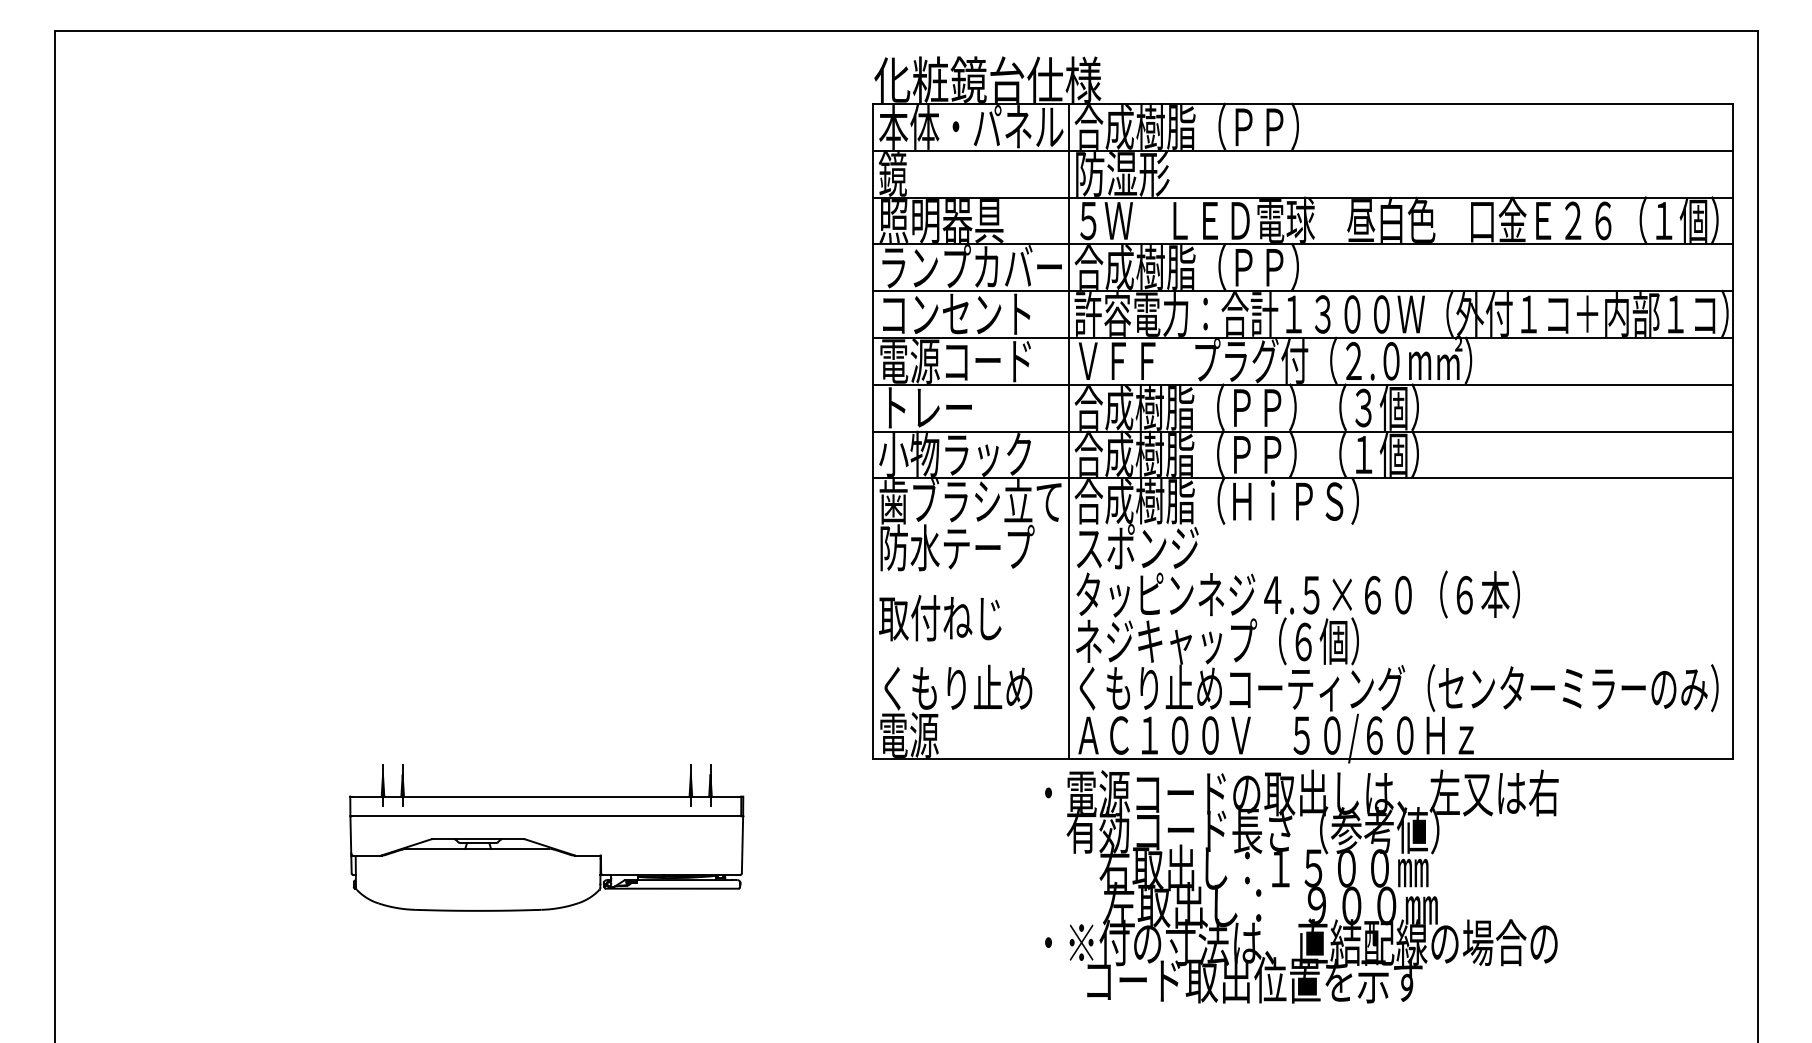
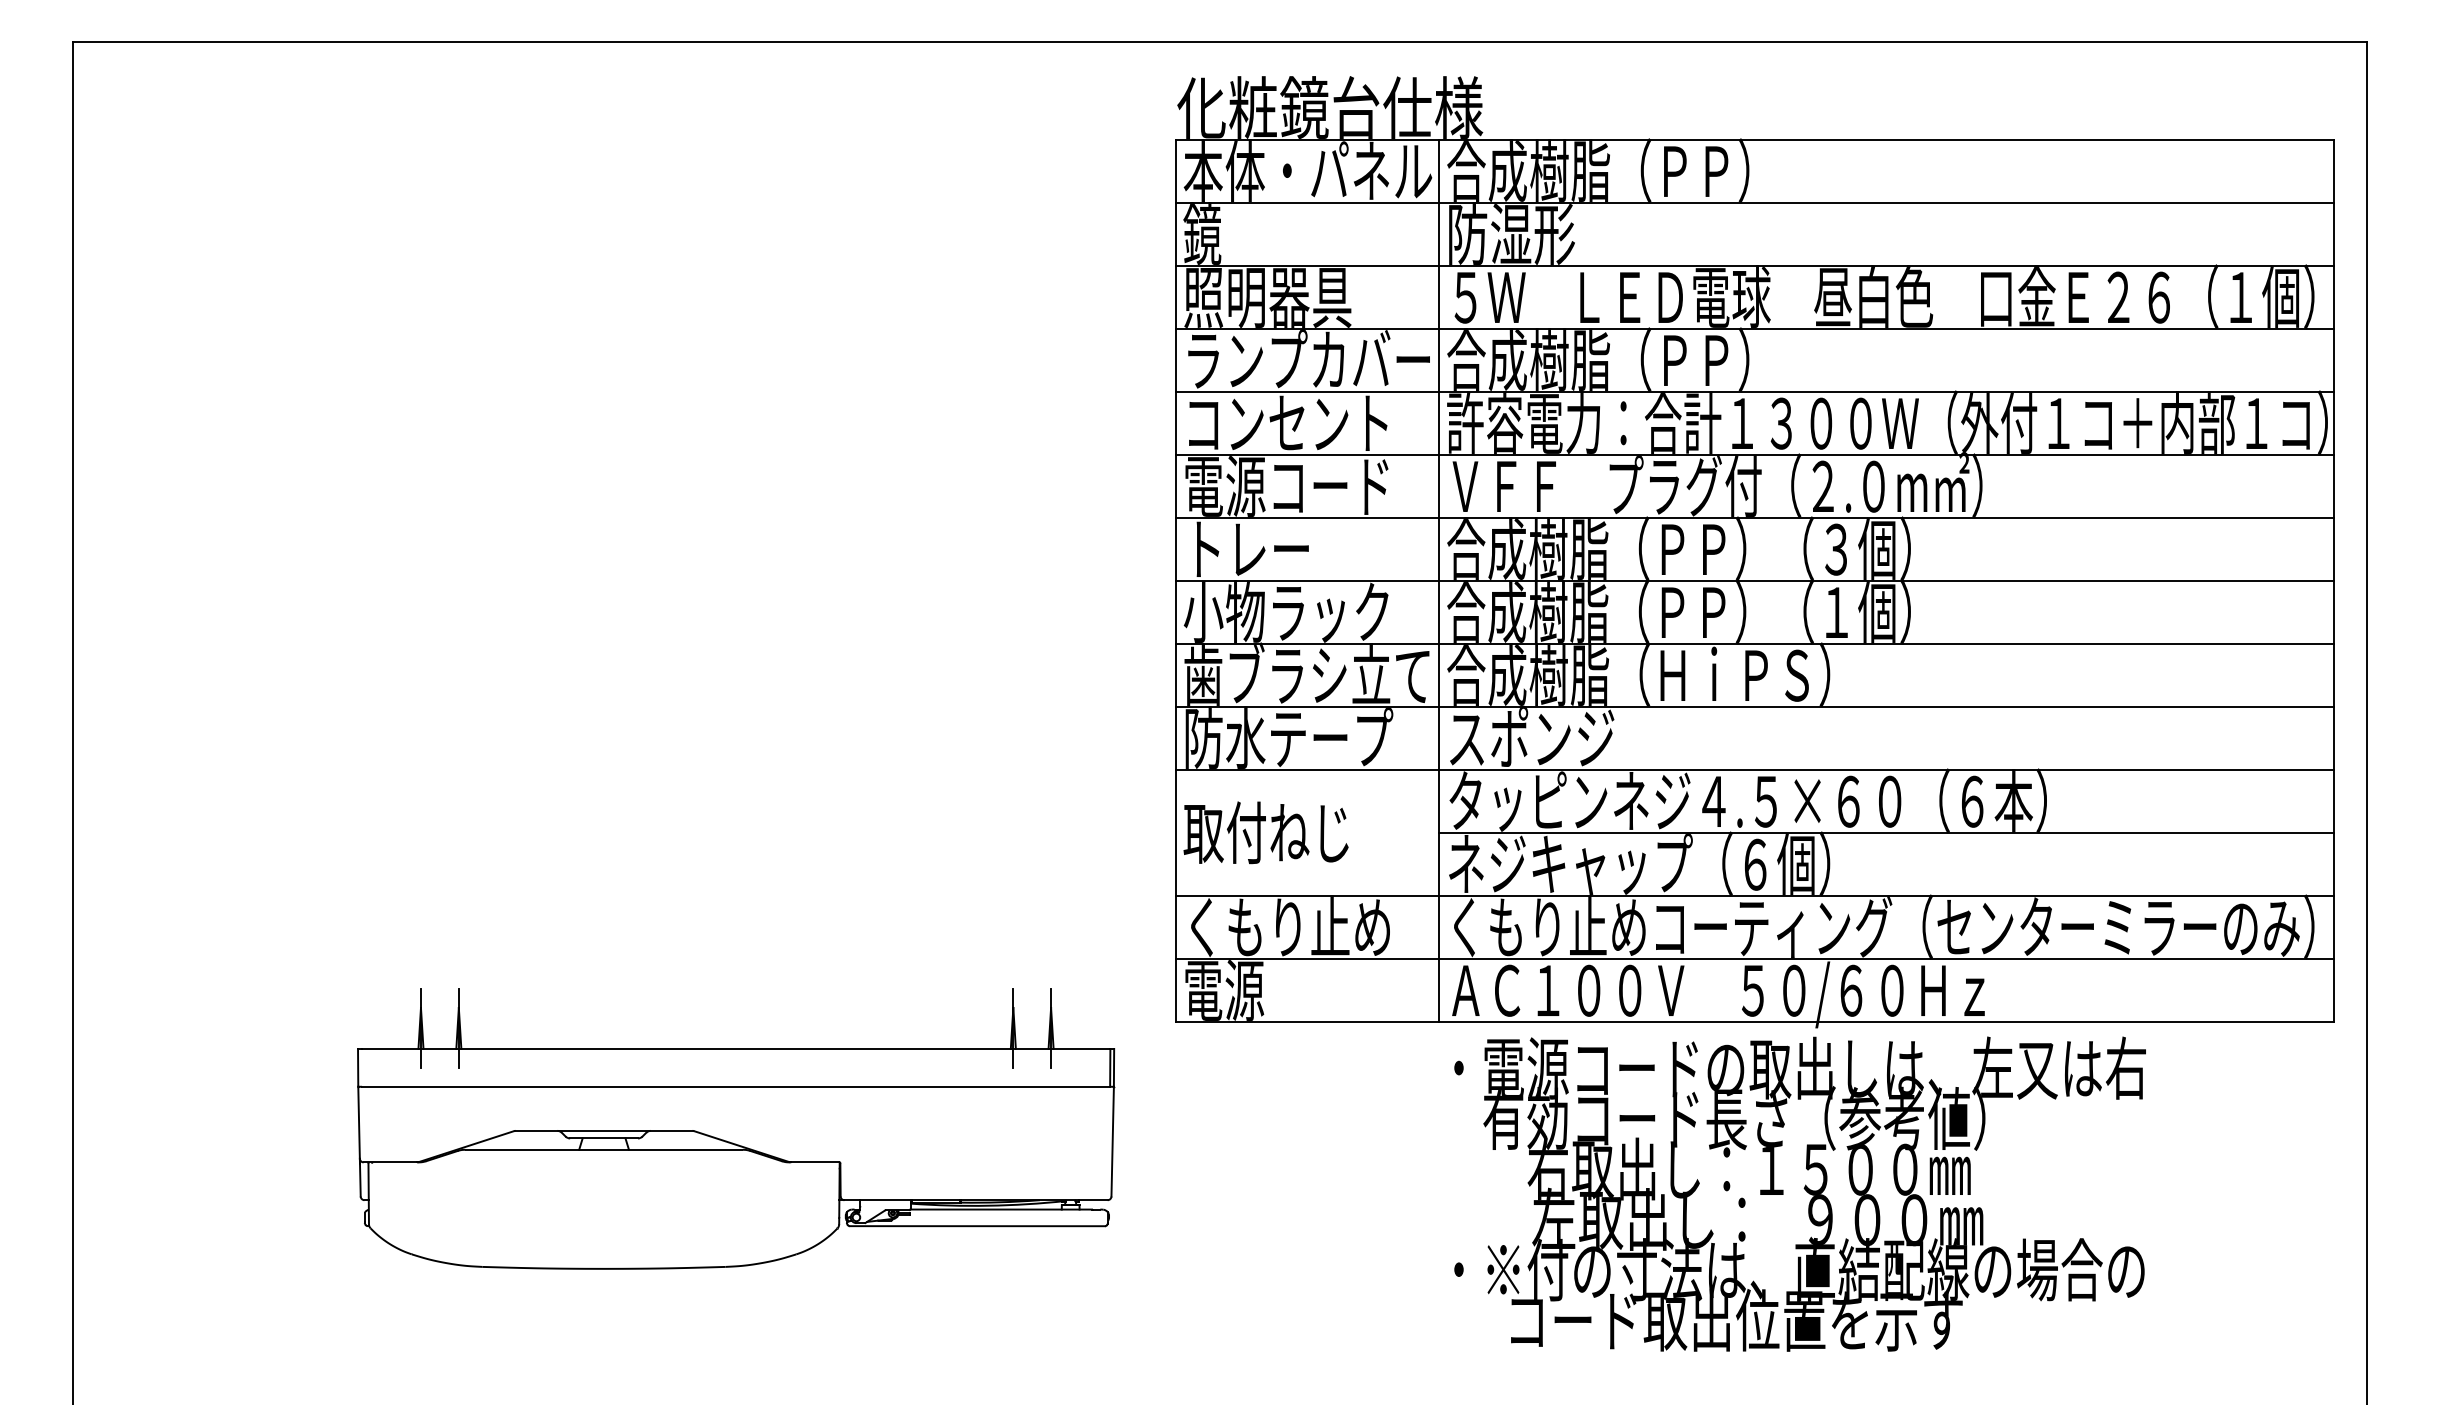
line: (1303, 525) -> (1755, 707), added
line: (1303, 571) -> (1755, 770), added
line: (1400, 618) -> (1886, 833), added
line: (1303, 665) -> (1755, 896), added
line: (1303, 712) -> (1755, 959), added
part: (547, 837) -> (736, 1128), size x1.43
text: (1301, 886) -> (1799, 1193), moved

